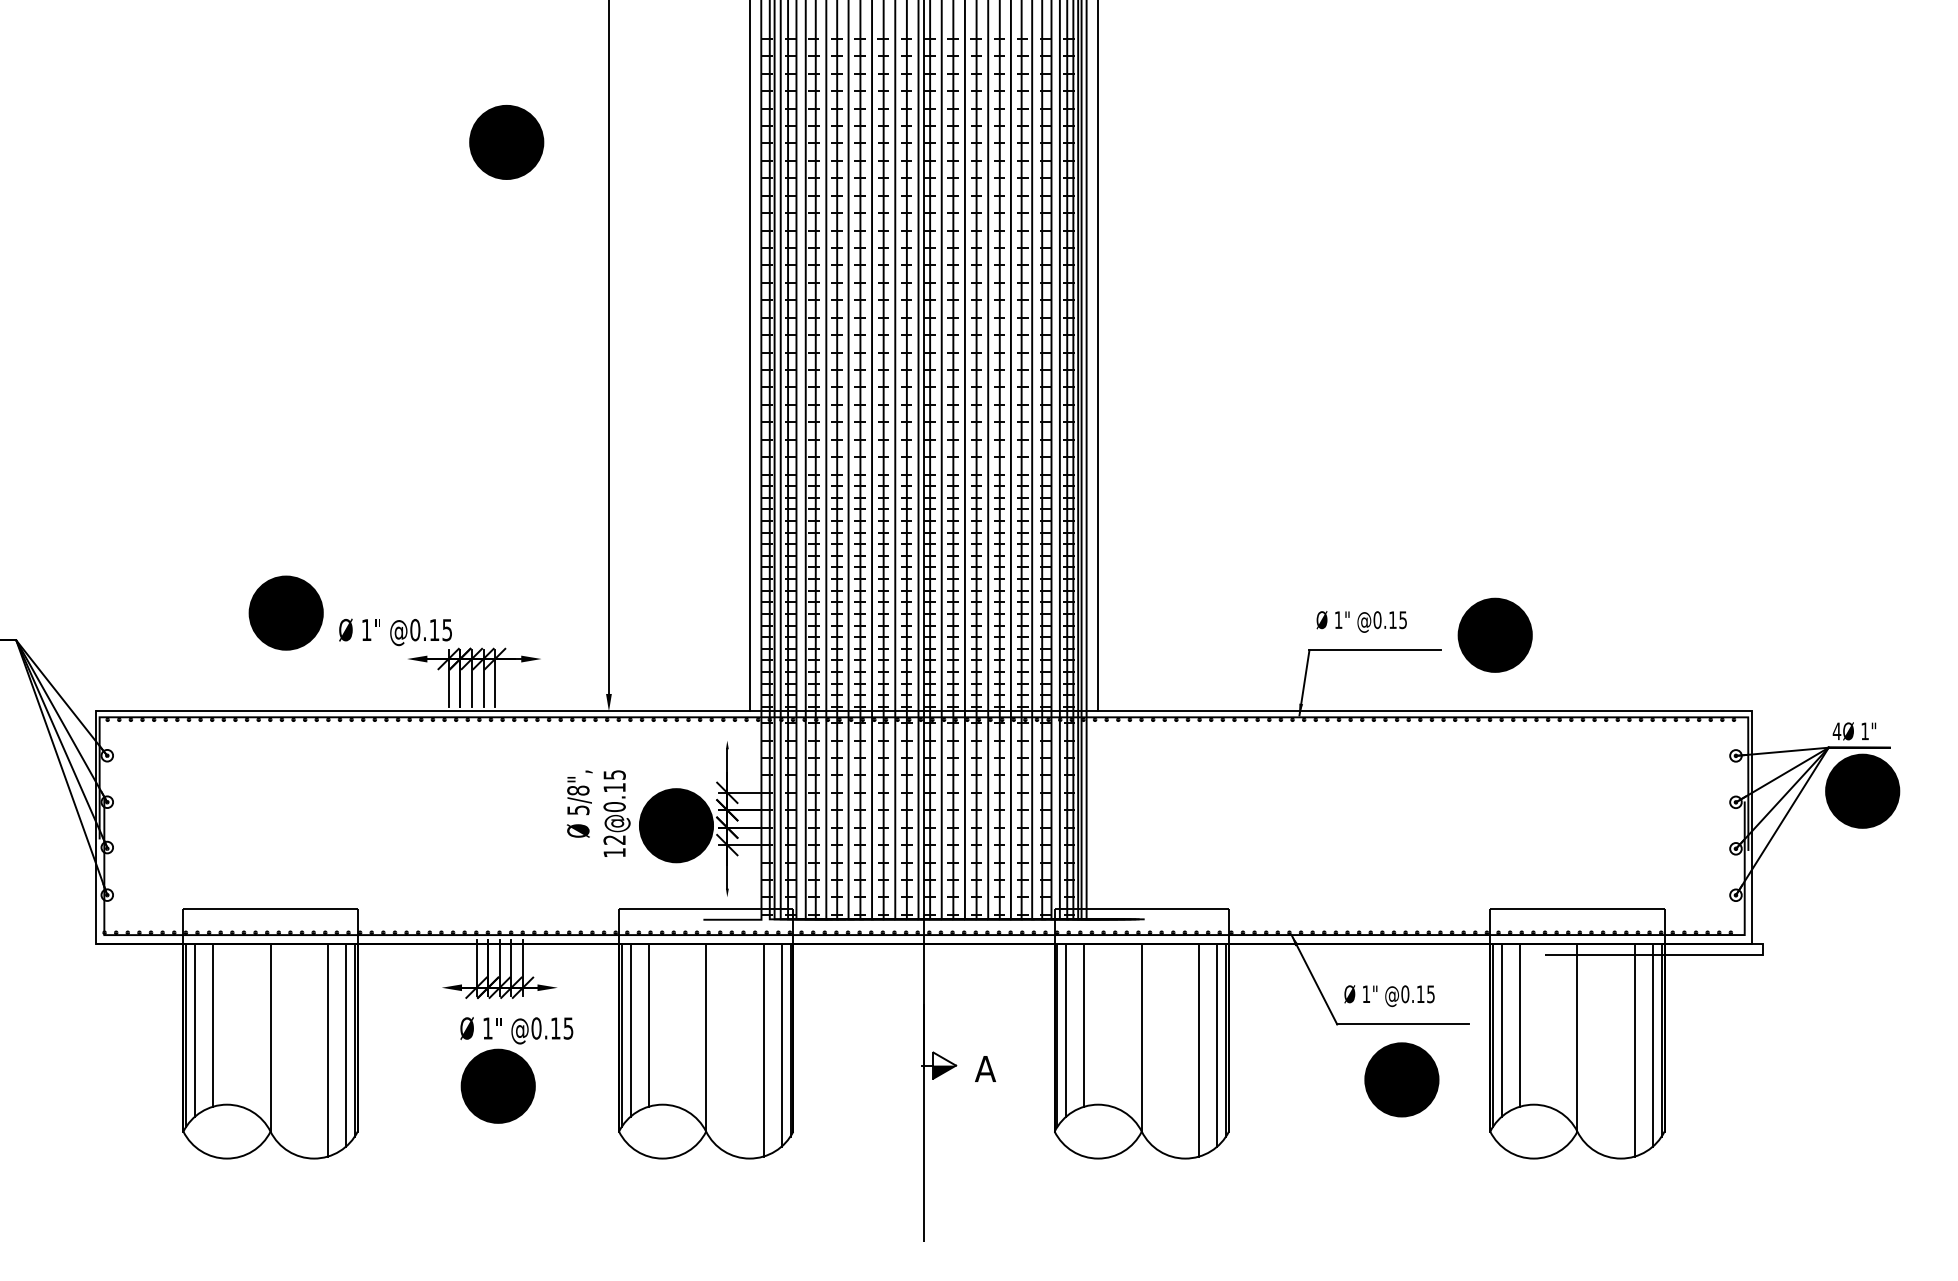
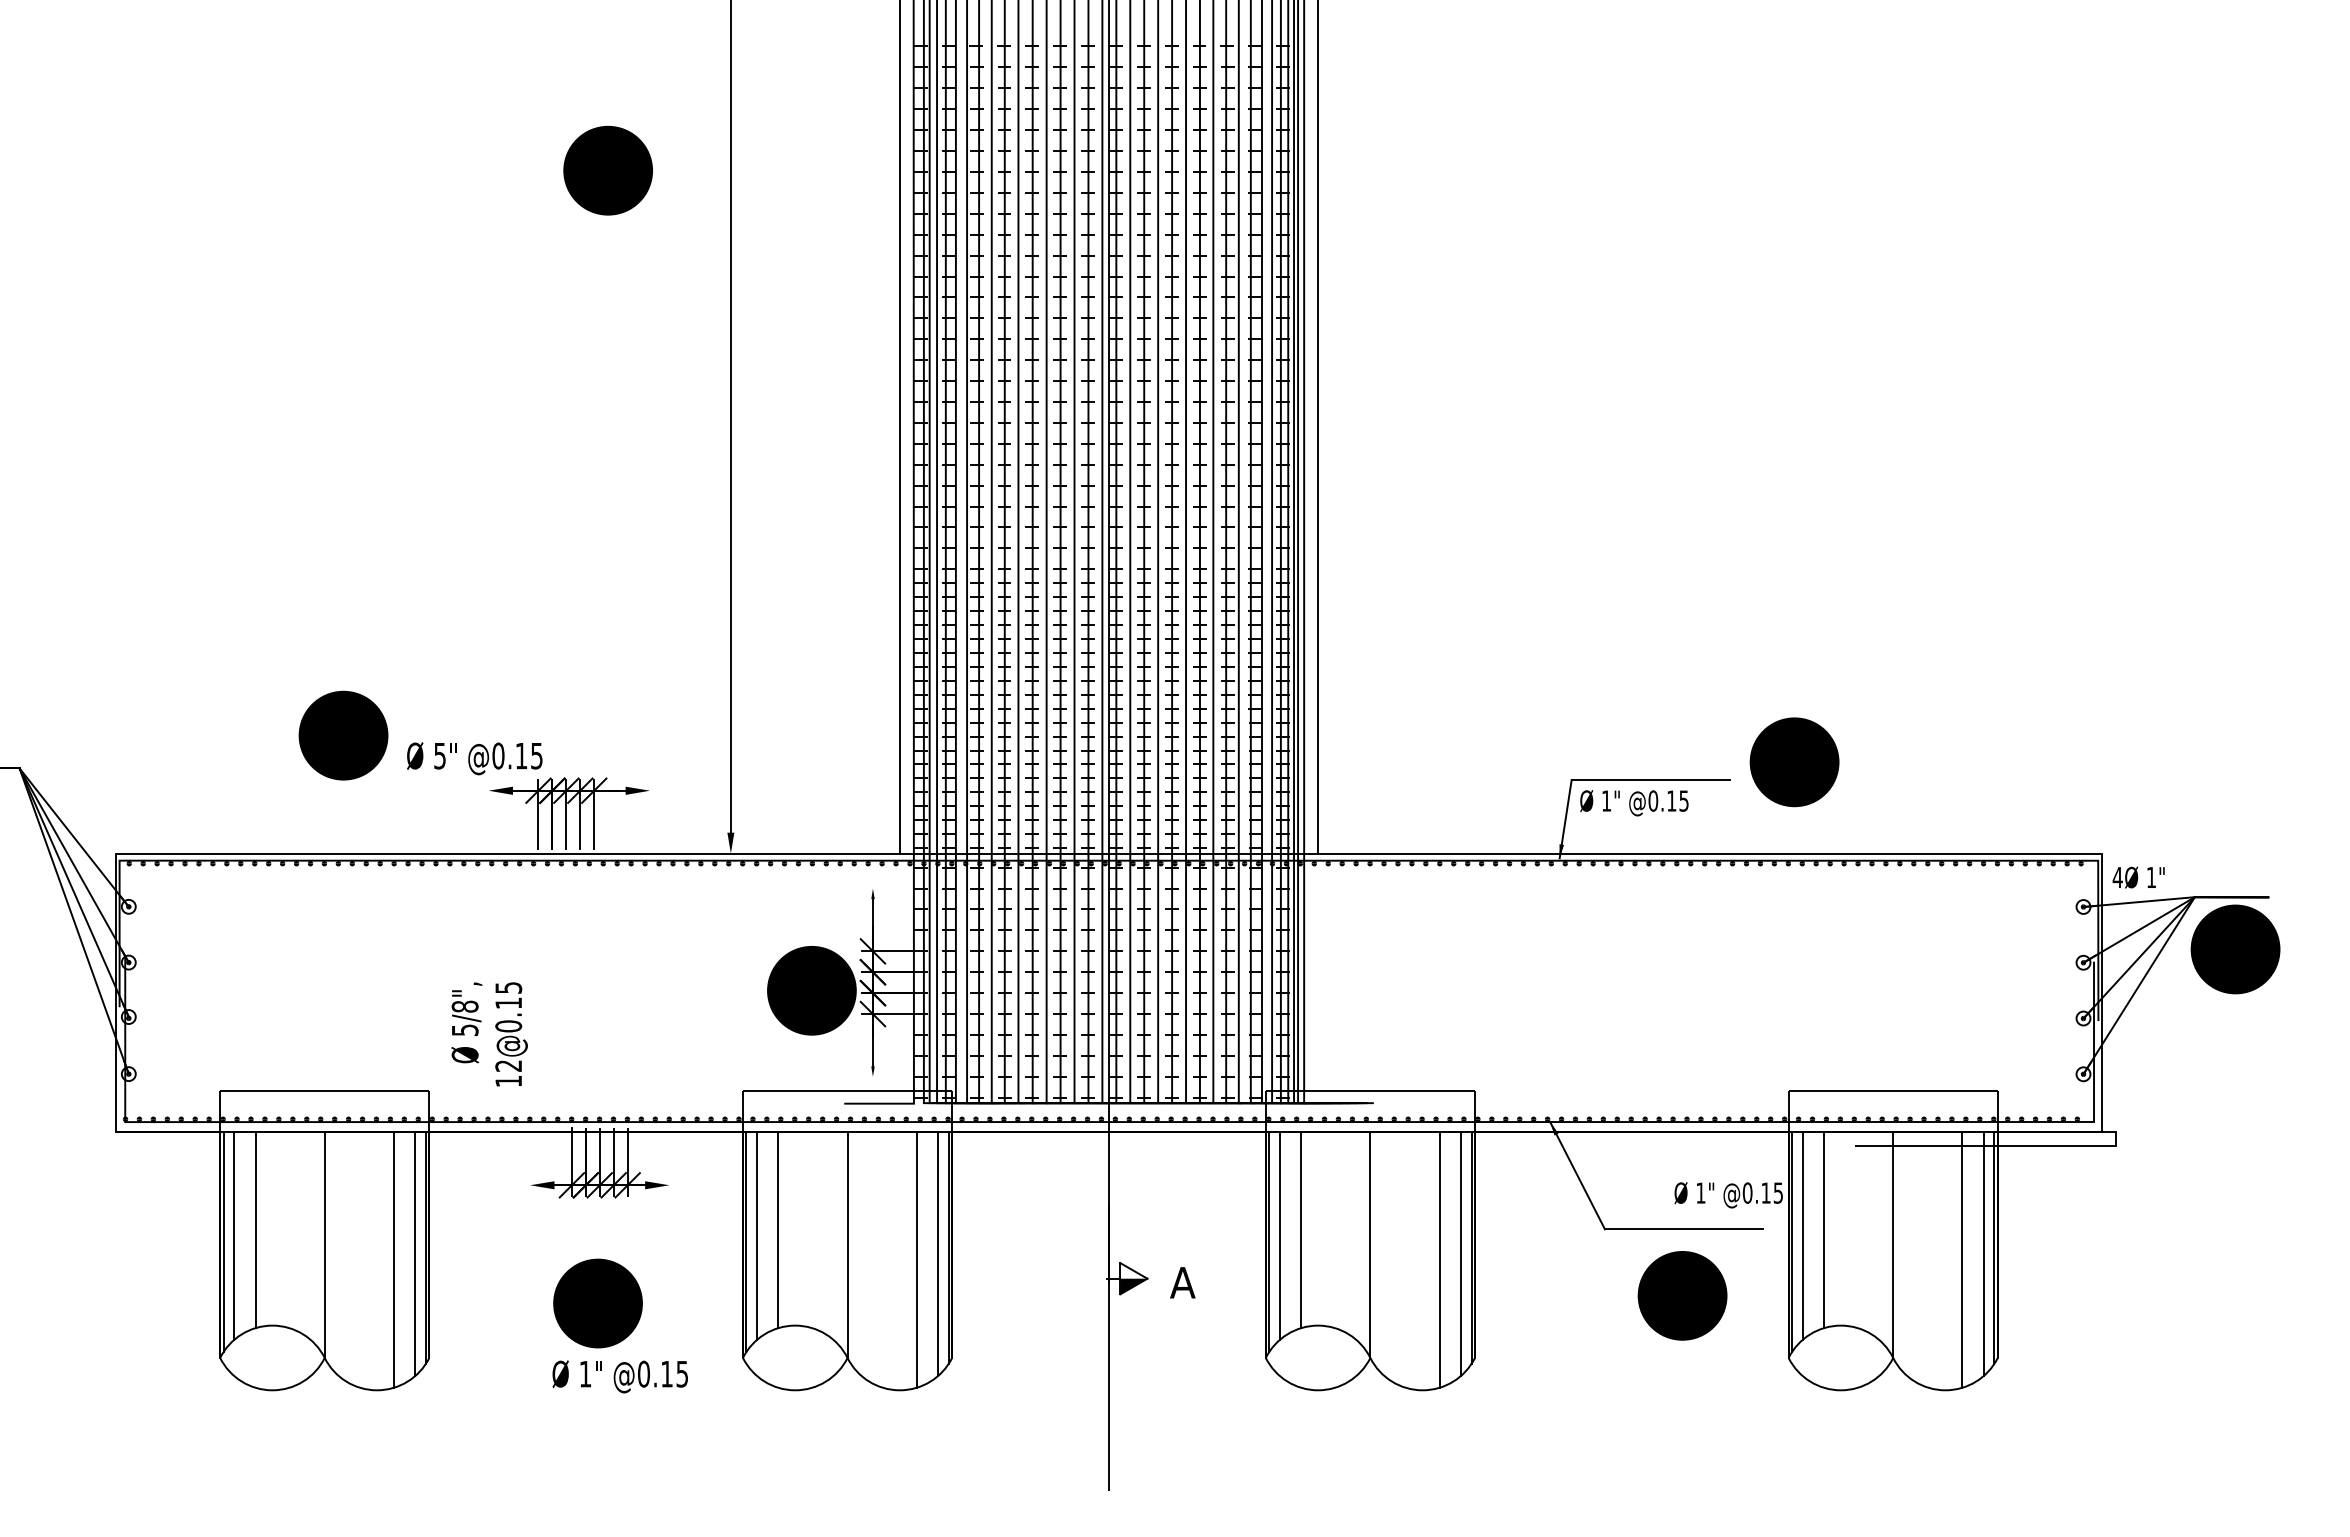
text: (1361, 622) -> (1634, 803), moved
text: (366, 630) -> (439, 756), 1 -> 5
text: (1854, 731) -> (2138, 877), moved
text: (598, 813) -> (489, 1034), moved
text: (1389, 996) -> (1728, 1195), moved
text: (516, 1030) -> (619, 1376), moved

